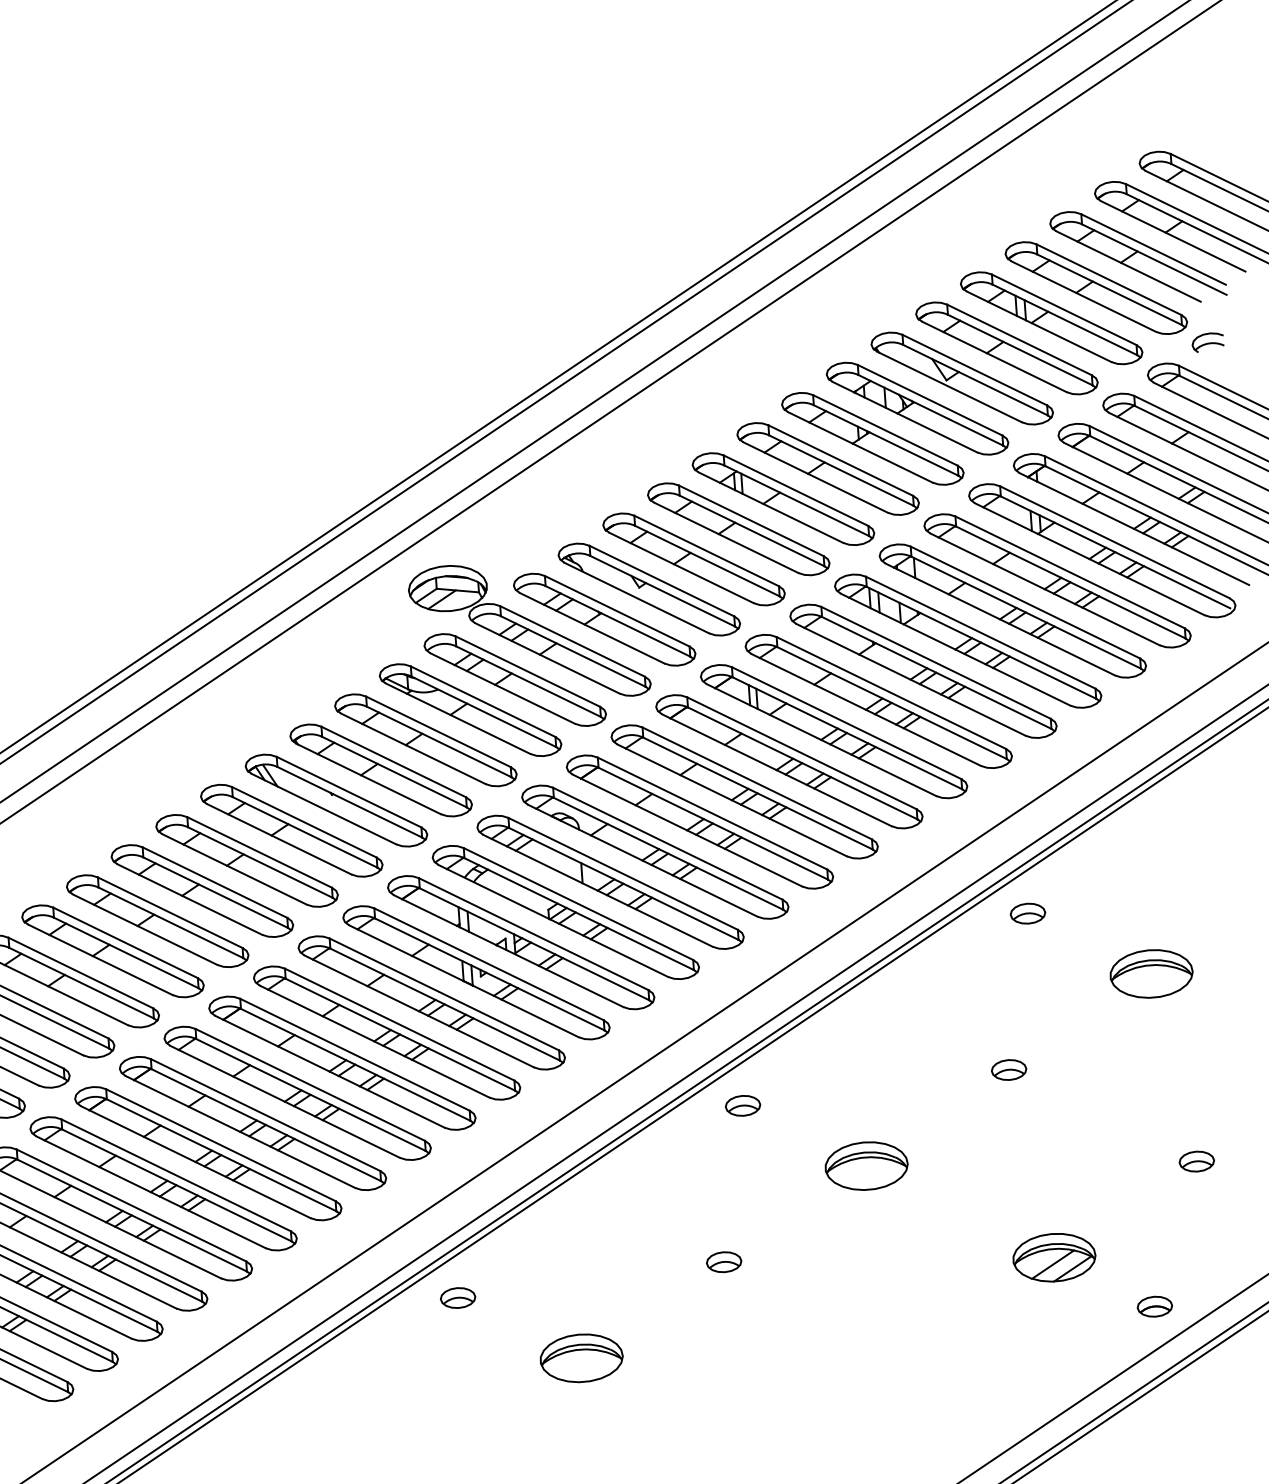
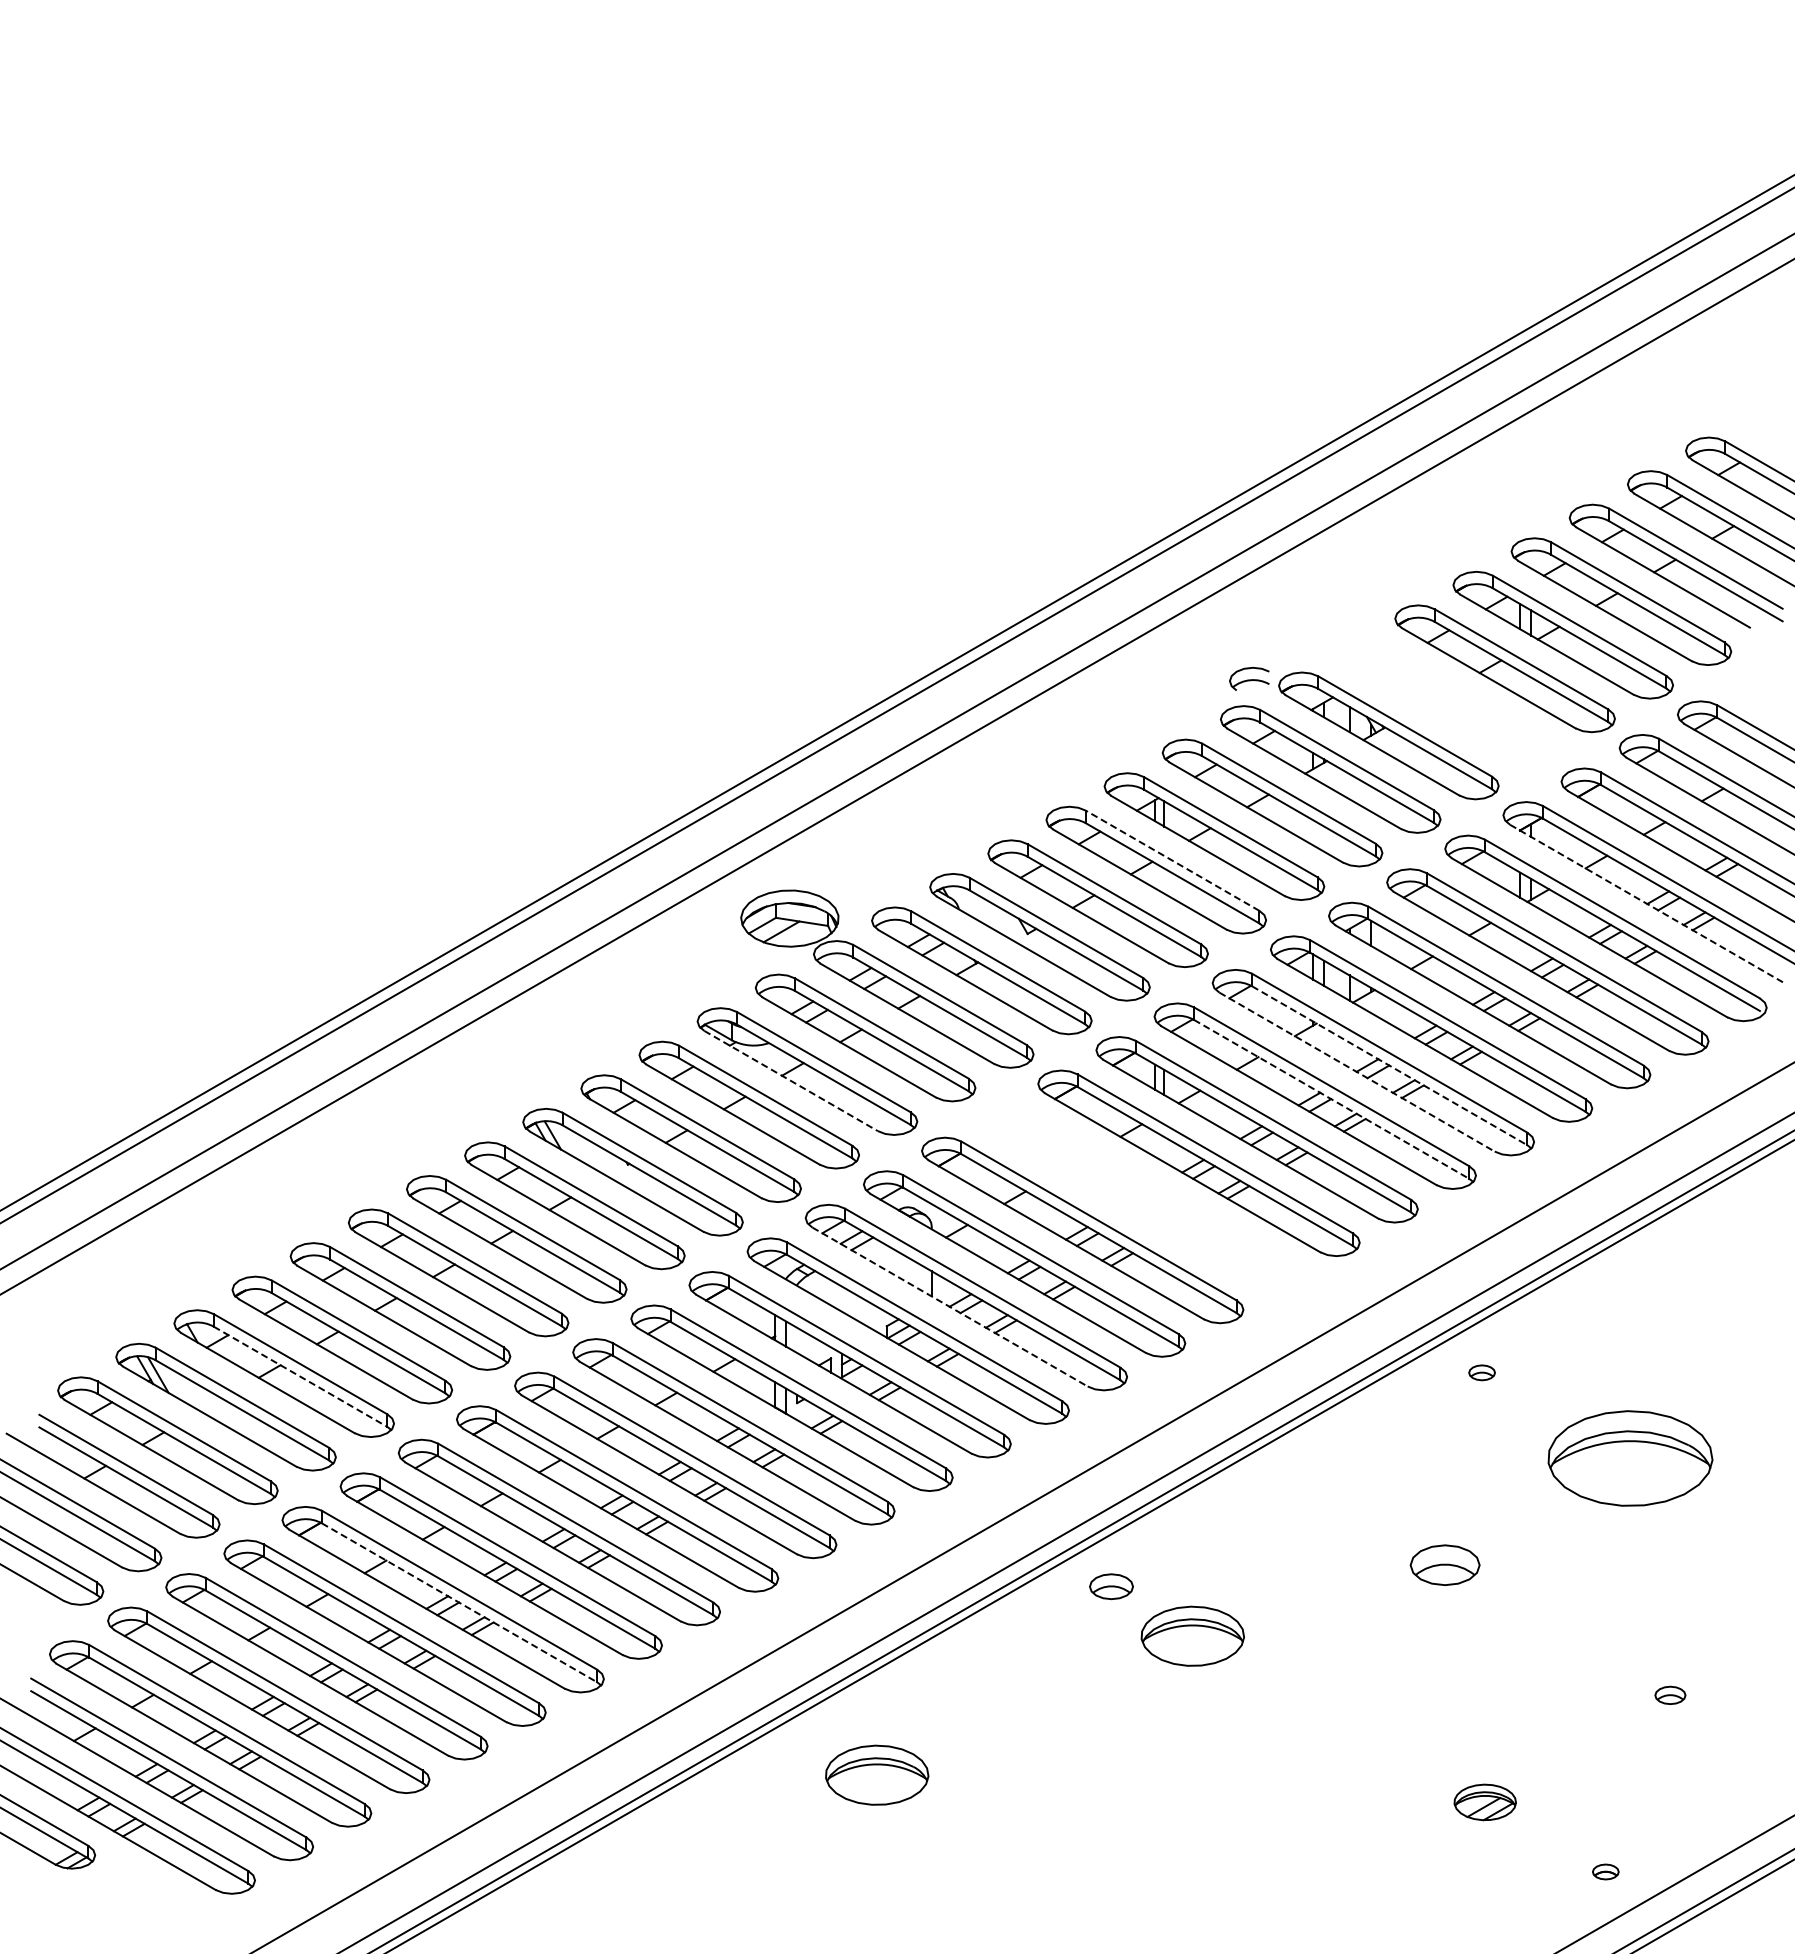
part: (1208, 342) -> (1249, 678), moved
part: (961, 378) -> (1446, 702), removed
line: (751, 520) -> (1172, 860), solid -> dashed
line: (1134, 529) -> (1647, 904), solid -> dashed
line: (936, 672) -> (1389, 1065), solid -> dashed
line: (911, 680) -> (1357, 1072), solid -> dashed
line: (891, 703) -> (1331, 1099), solid -> dashed
line: (458, 719) -> (791, 1081), solid -> dashed
part: (744, 791) -> (1140, 1196), removed
line: (598, 891) -> (950, 1307), solid -> dashed
part: (1027, 913) -> (1481, 1372), size x0.6
part: (1151, 973) -> (1630, 1457), size x1.6
line: (81, 983) -> (300, 1377), solid -> dashed
part: (1008, 1070) -> (1444, 1565), size x1.6
line: (221, 1155) -> (459, 1602), solid -> dashed
part: (1196, 1161) -> (1670, 1695), size x0.7
part: (866, 1165) -> (1192, 1635), moved
part: (1054, 1257) -> (1485, 1802), size x0.6
part: (724, 1262) -> (1074, 1779), removed
part: (457, 1297) -> (740, 1800), removed
part: (1154, 1306) -> (1605, 1871), size x0.6
part: (581, 1357) -> (877, 1774), moved

